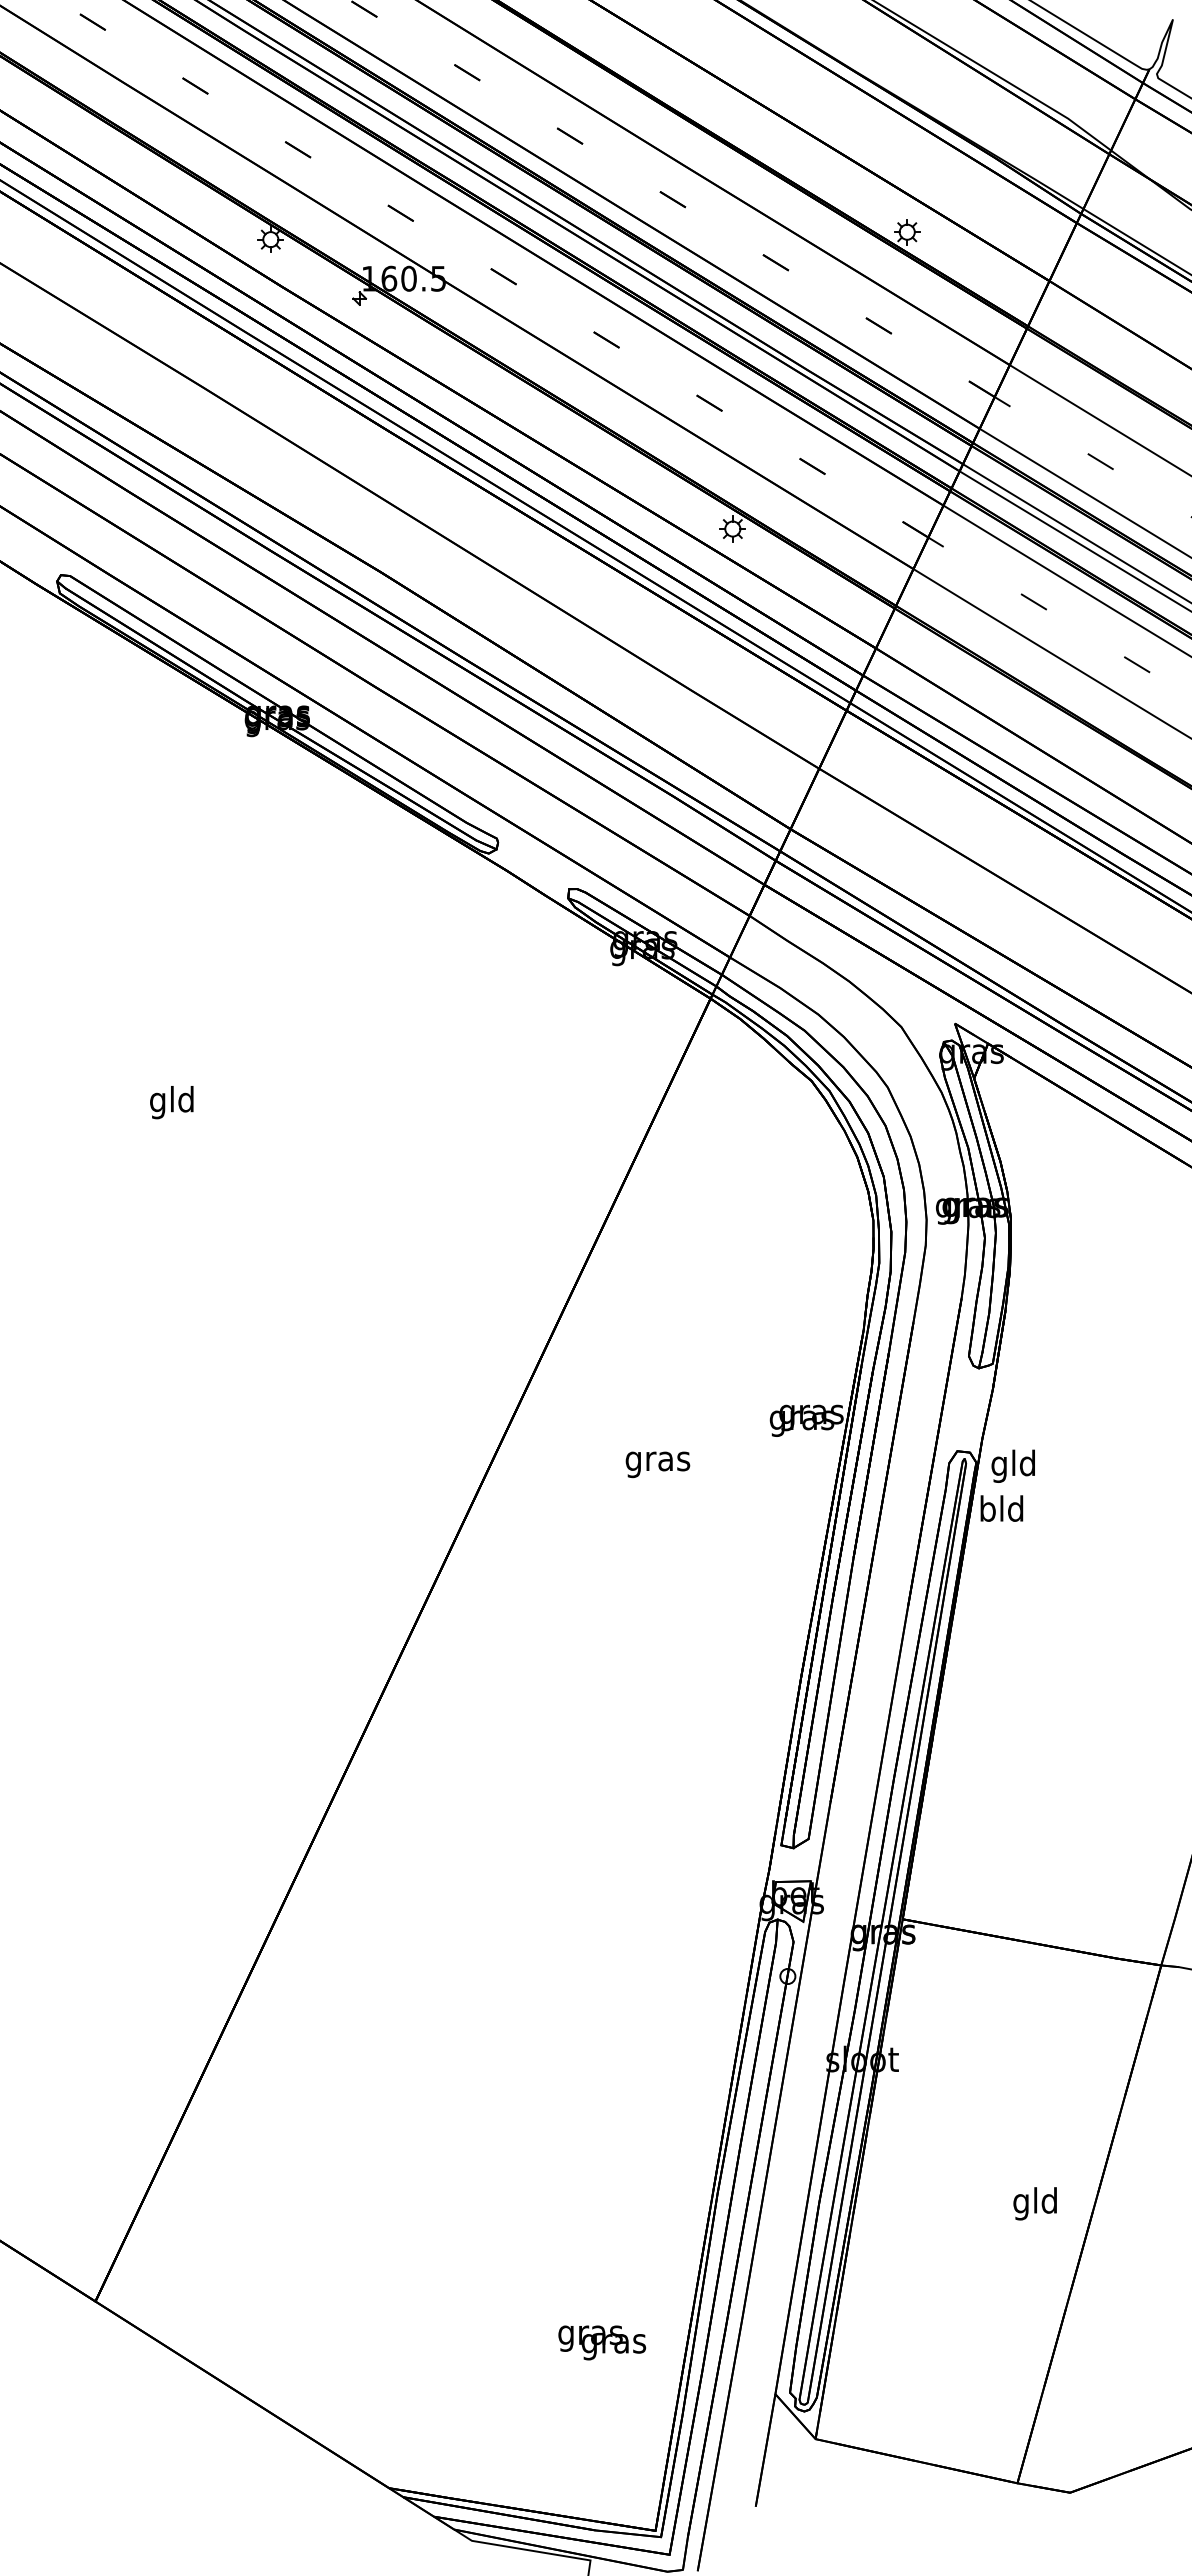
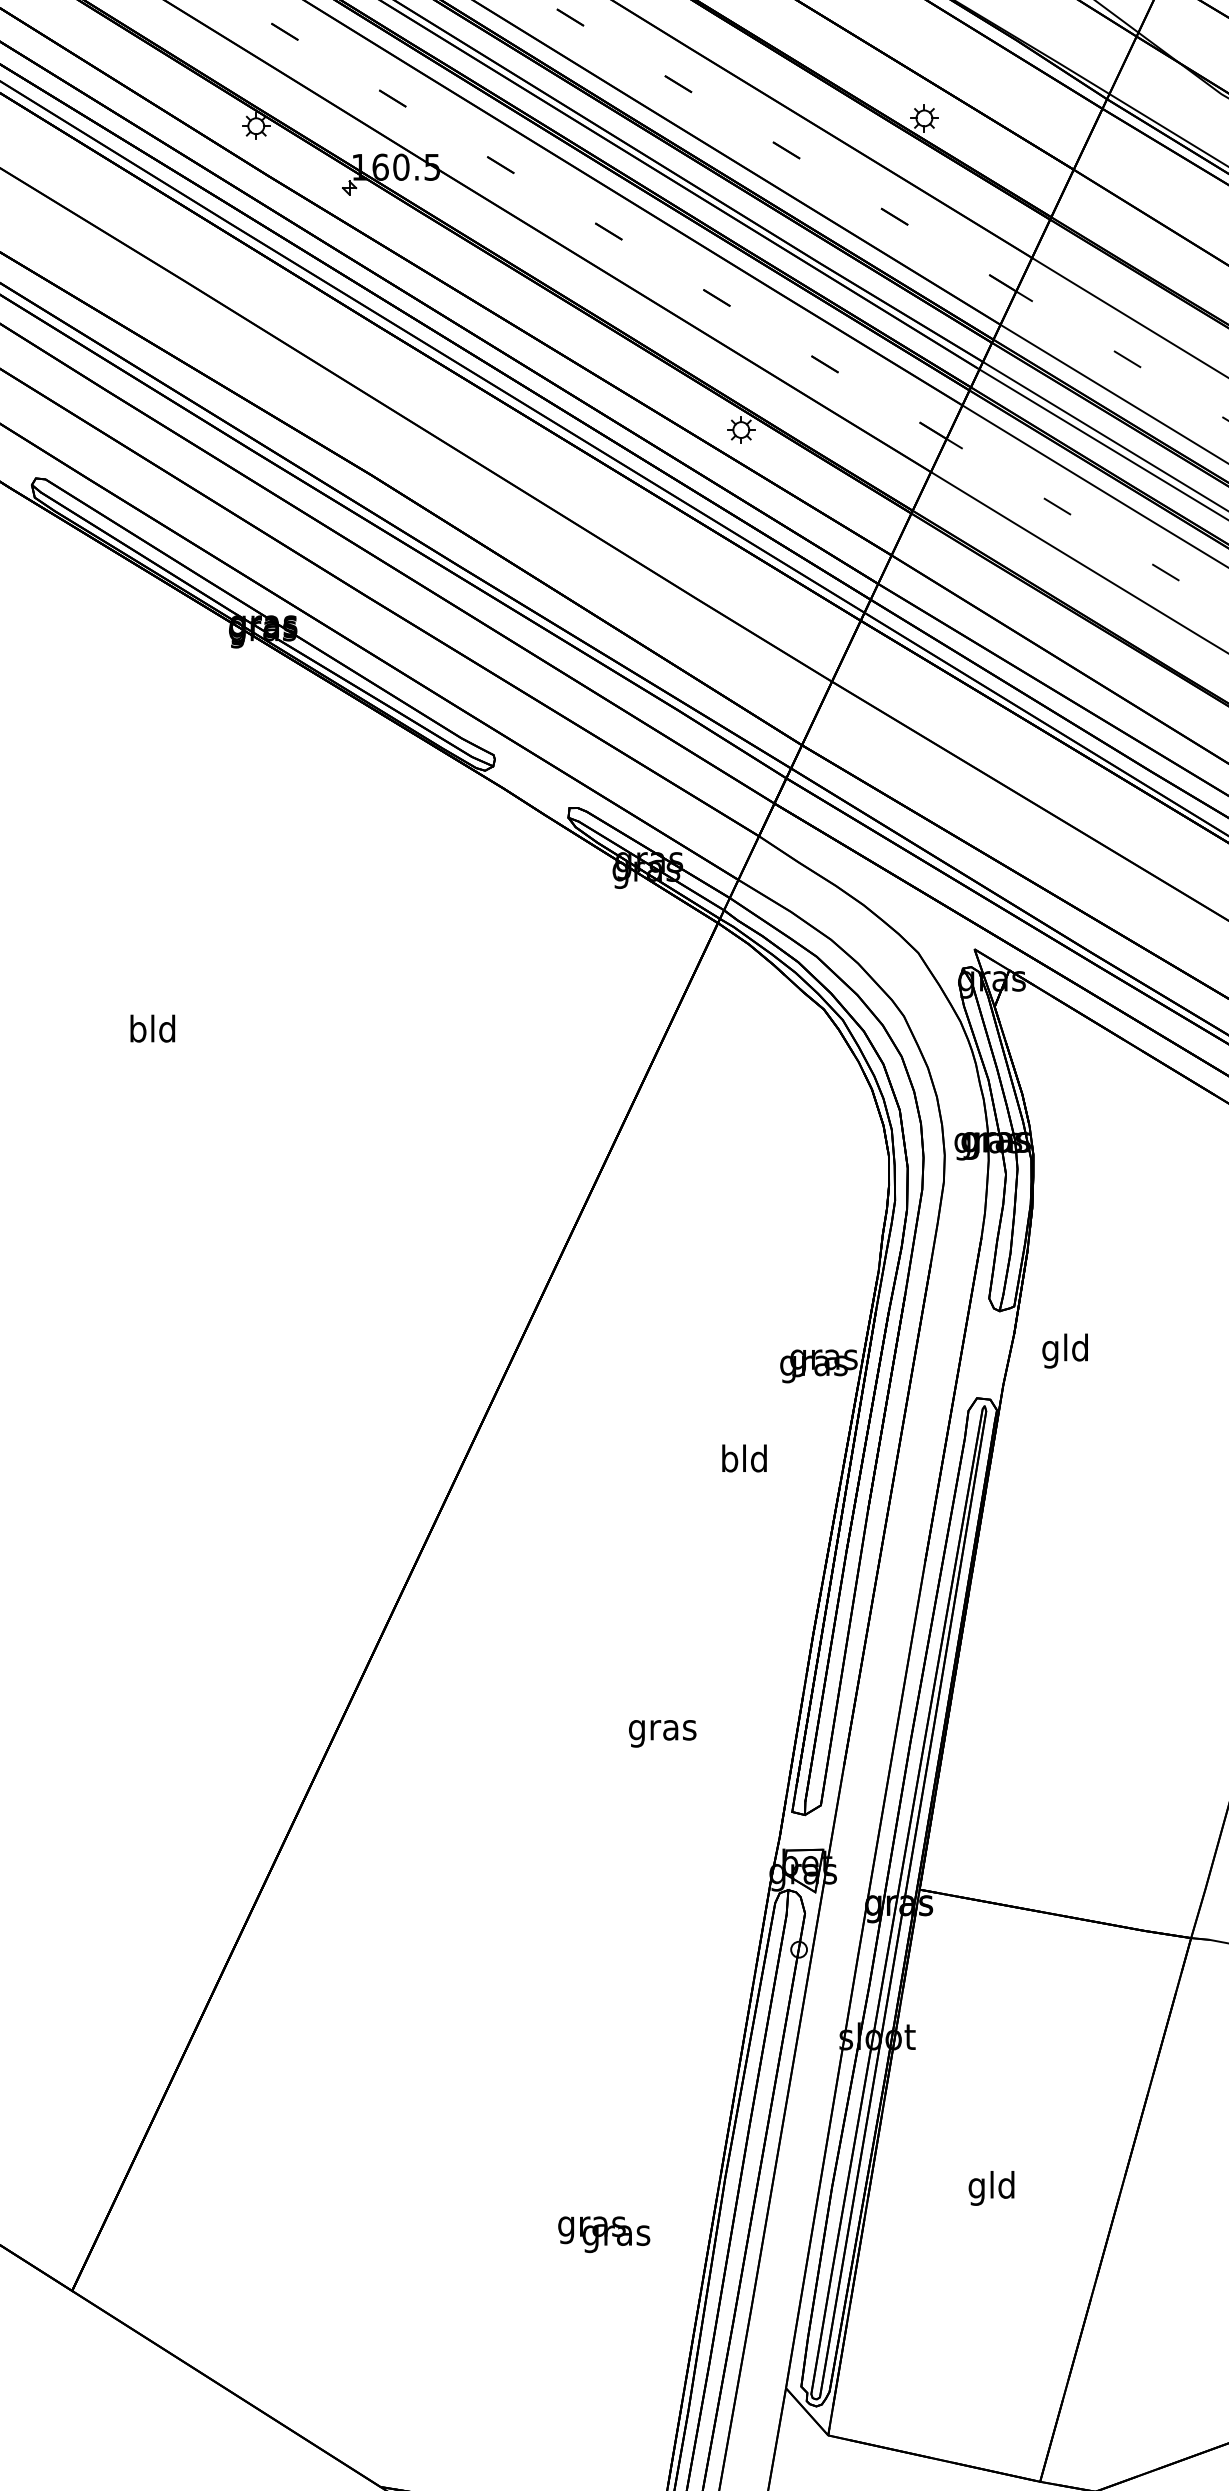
text: (158, 1102) -> (138, 1032), gld -> bld
text: (657, 1464) -> (662, 1733), moved
text: (1012, 1465) -> (1064, 1350), moved
text: (1001, 1508) -> (744, 1458), moved
text: (1034, 2203) -> (990, 2188), moved
text: (602, 2342) -> (604, 2234), moved

